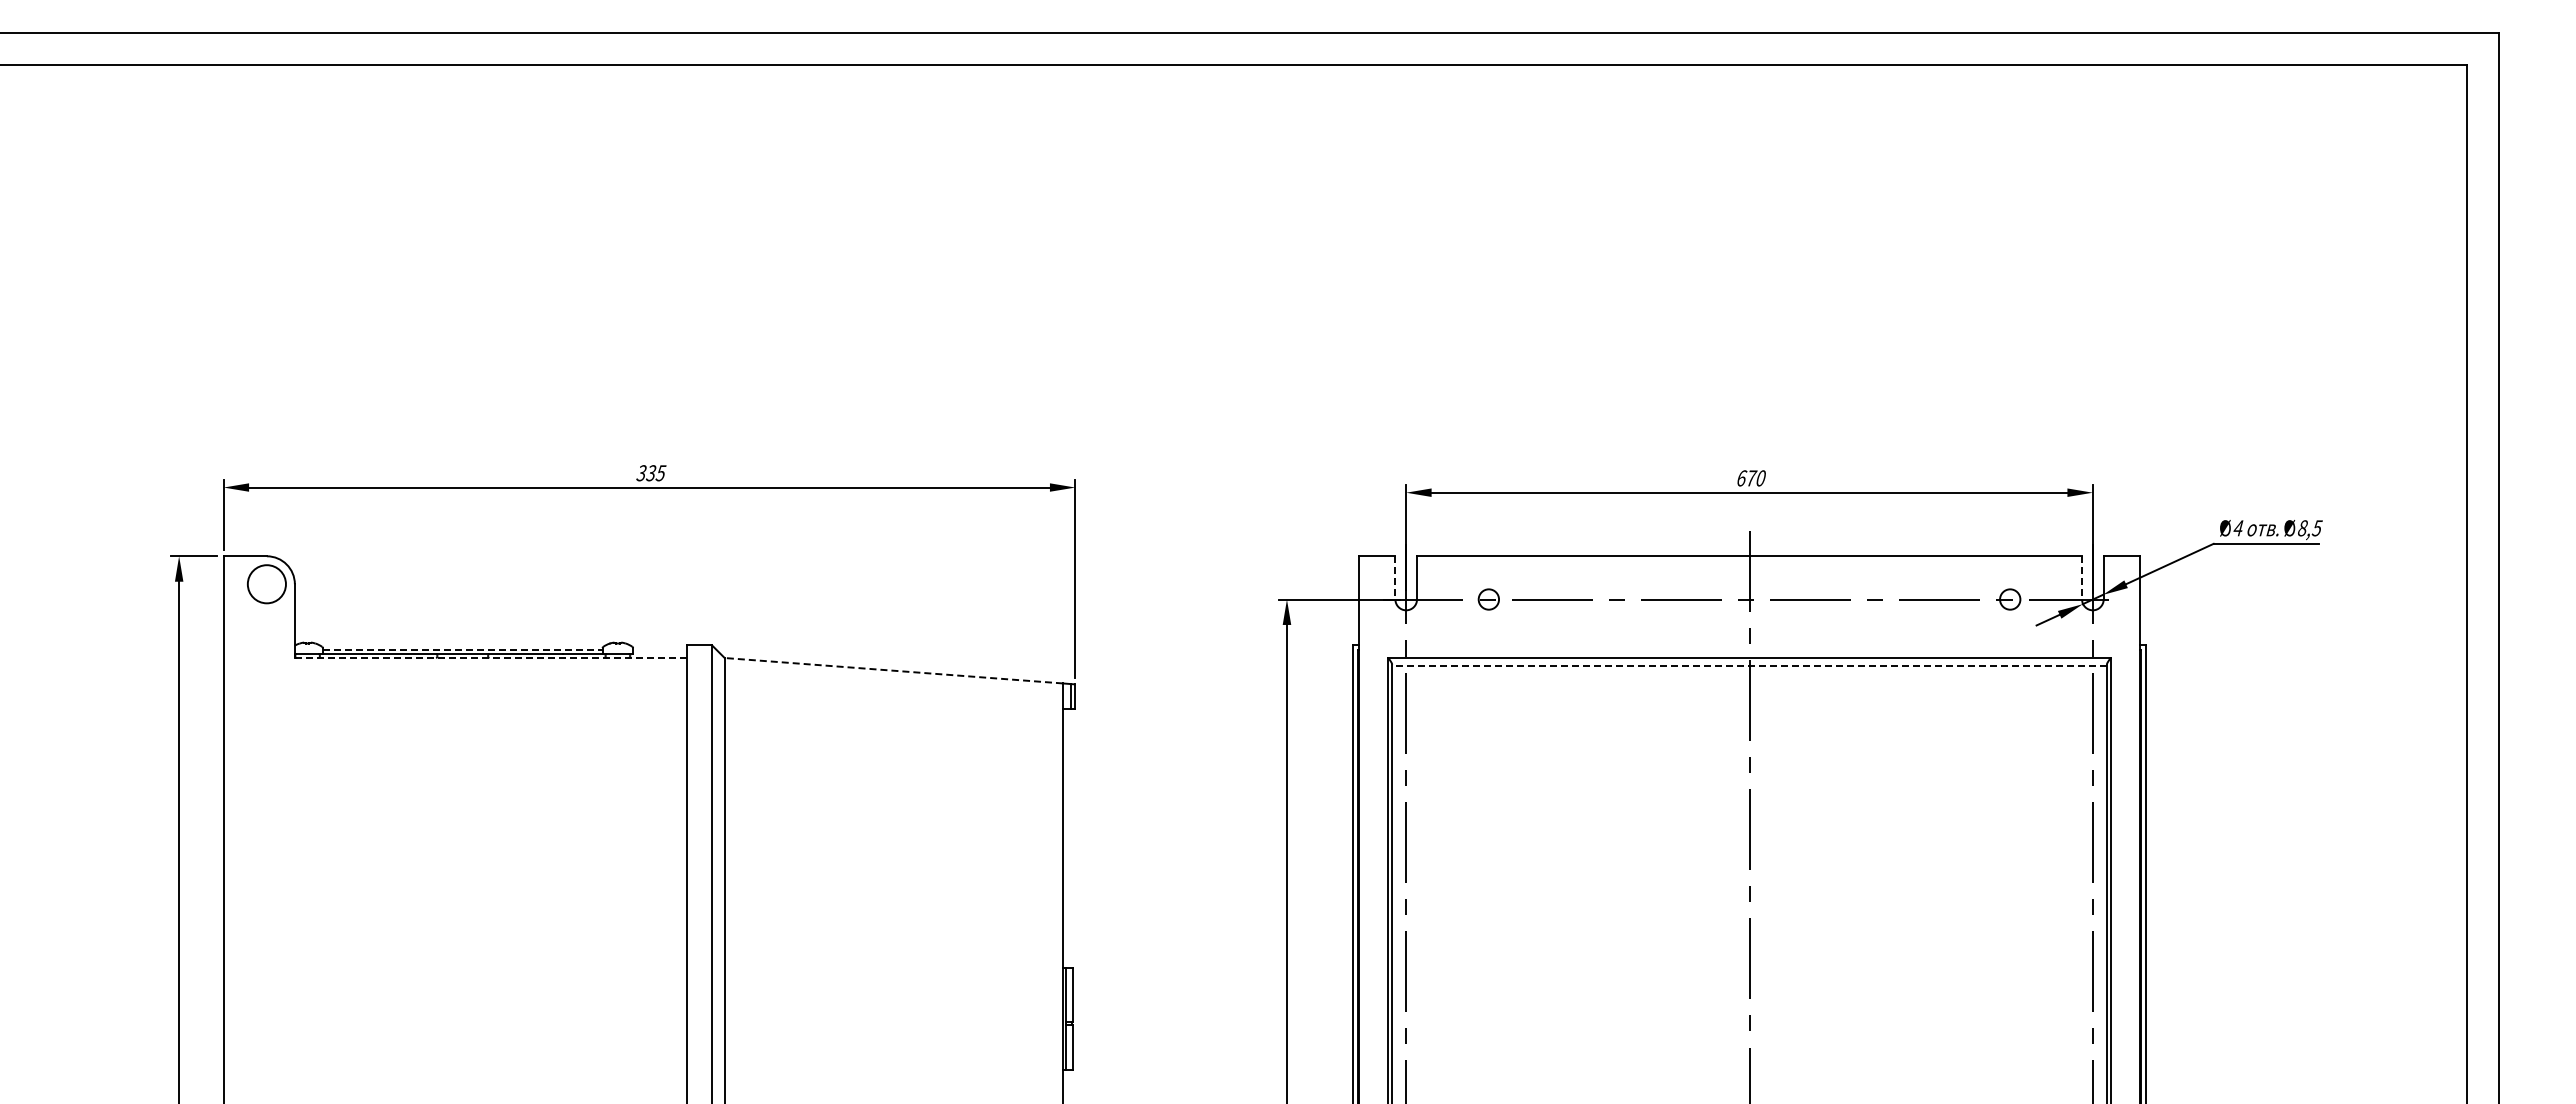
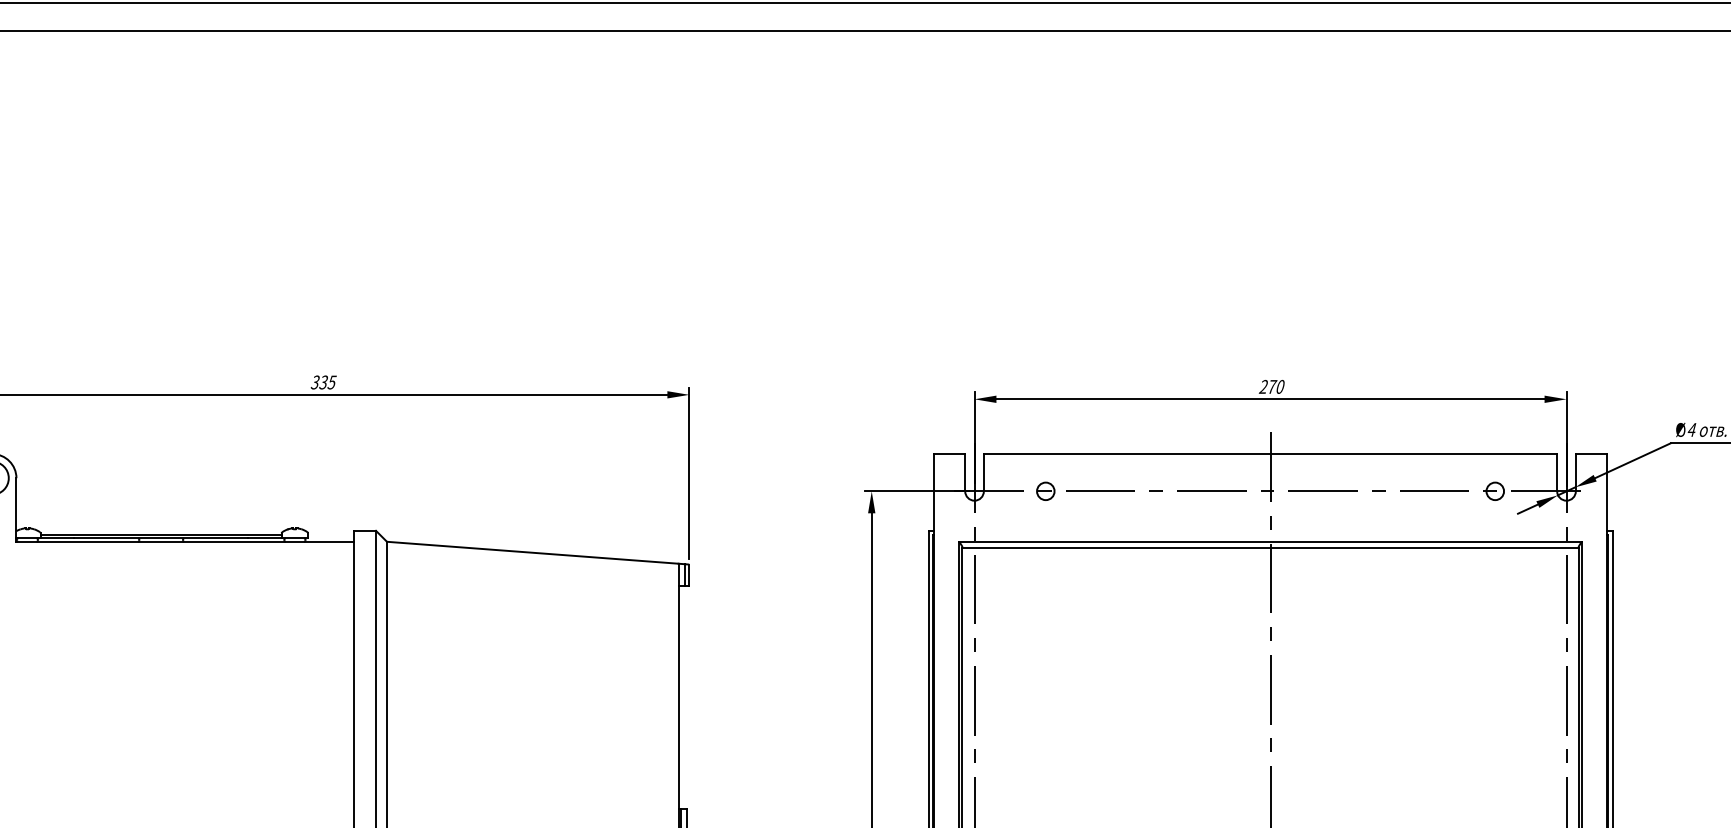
text: (1741, 478) -> (1263, 387), 670 -> 270
line: (1395, 577) -> (965, 472), dashed -> solid
line: (2082, 577) -> (1557, 472), dashed -> solid
line: (462, 649) -> (160, 534), dashed -> solid
line: (490, 658) -> (185, 542), dashed -> solid
line: (1749, 665) -> (1270, 548), dashed -> solid
line: (893, 670) -> (532, 552), dashed -> solid

